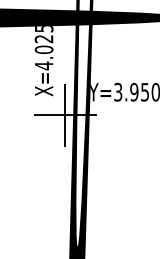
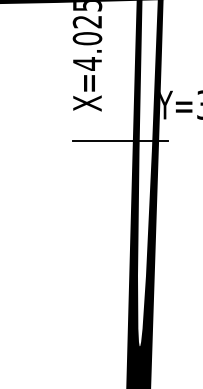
line: (65, 114) -> (120, 139), removed

